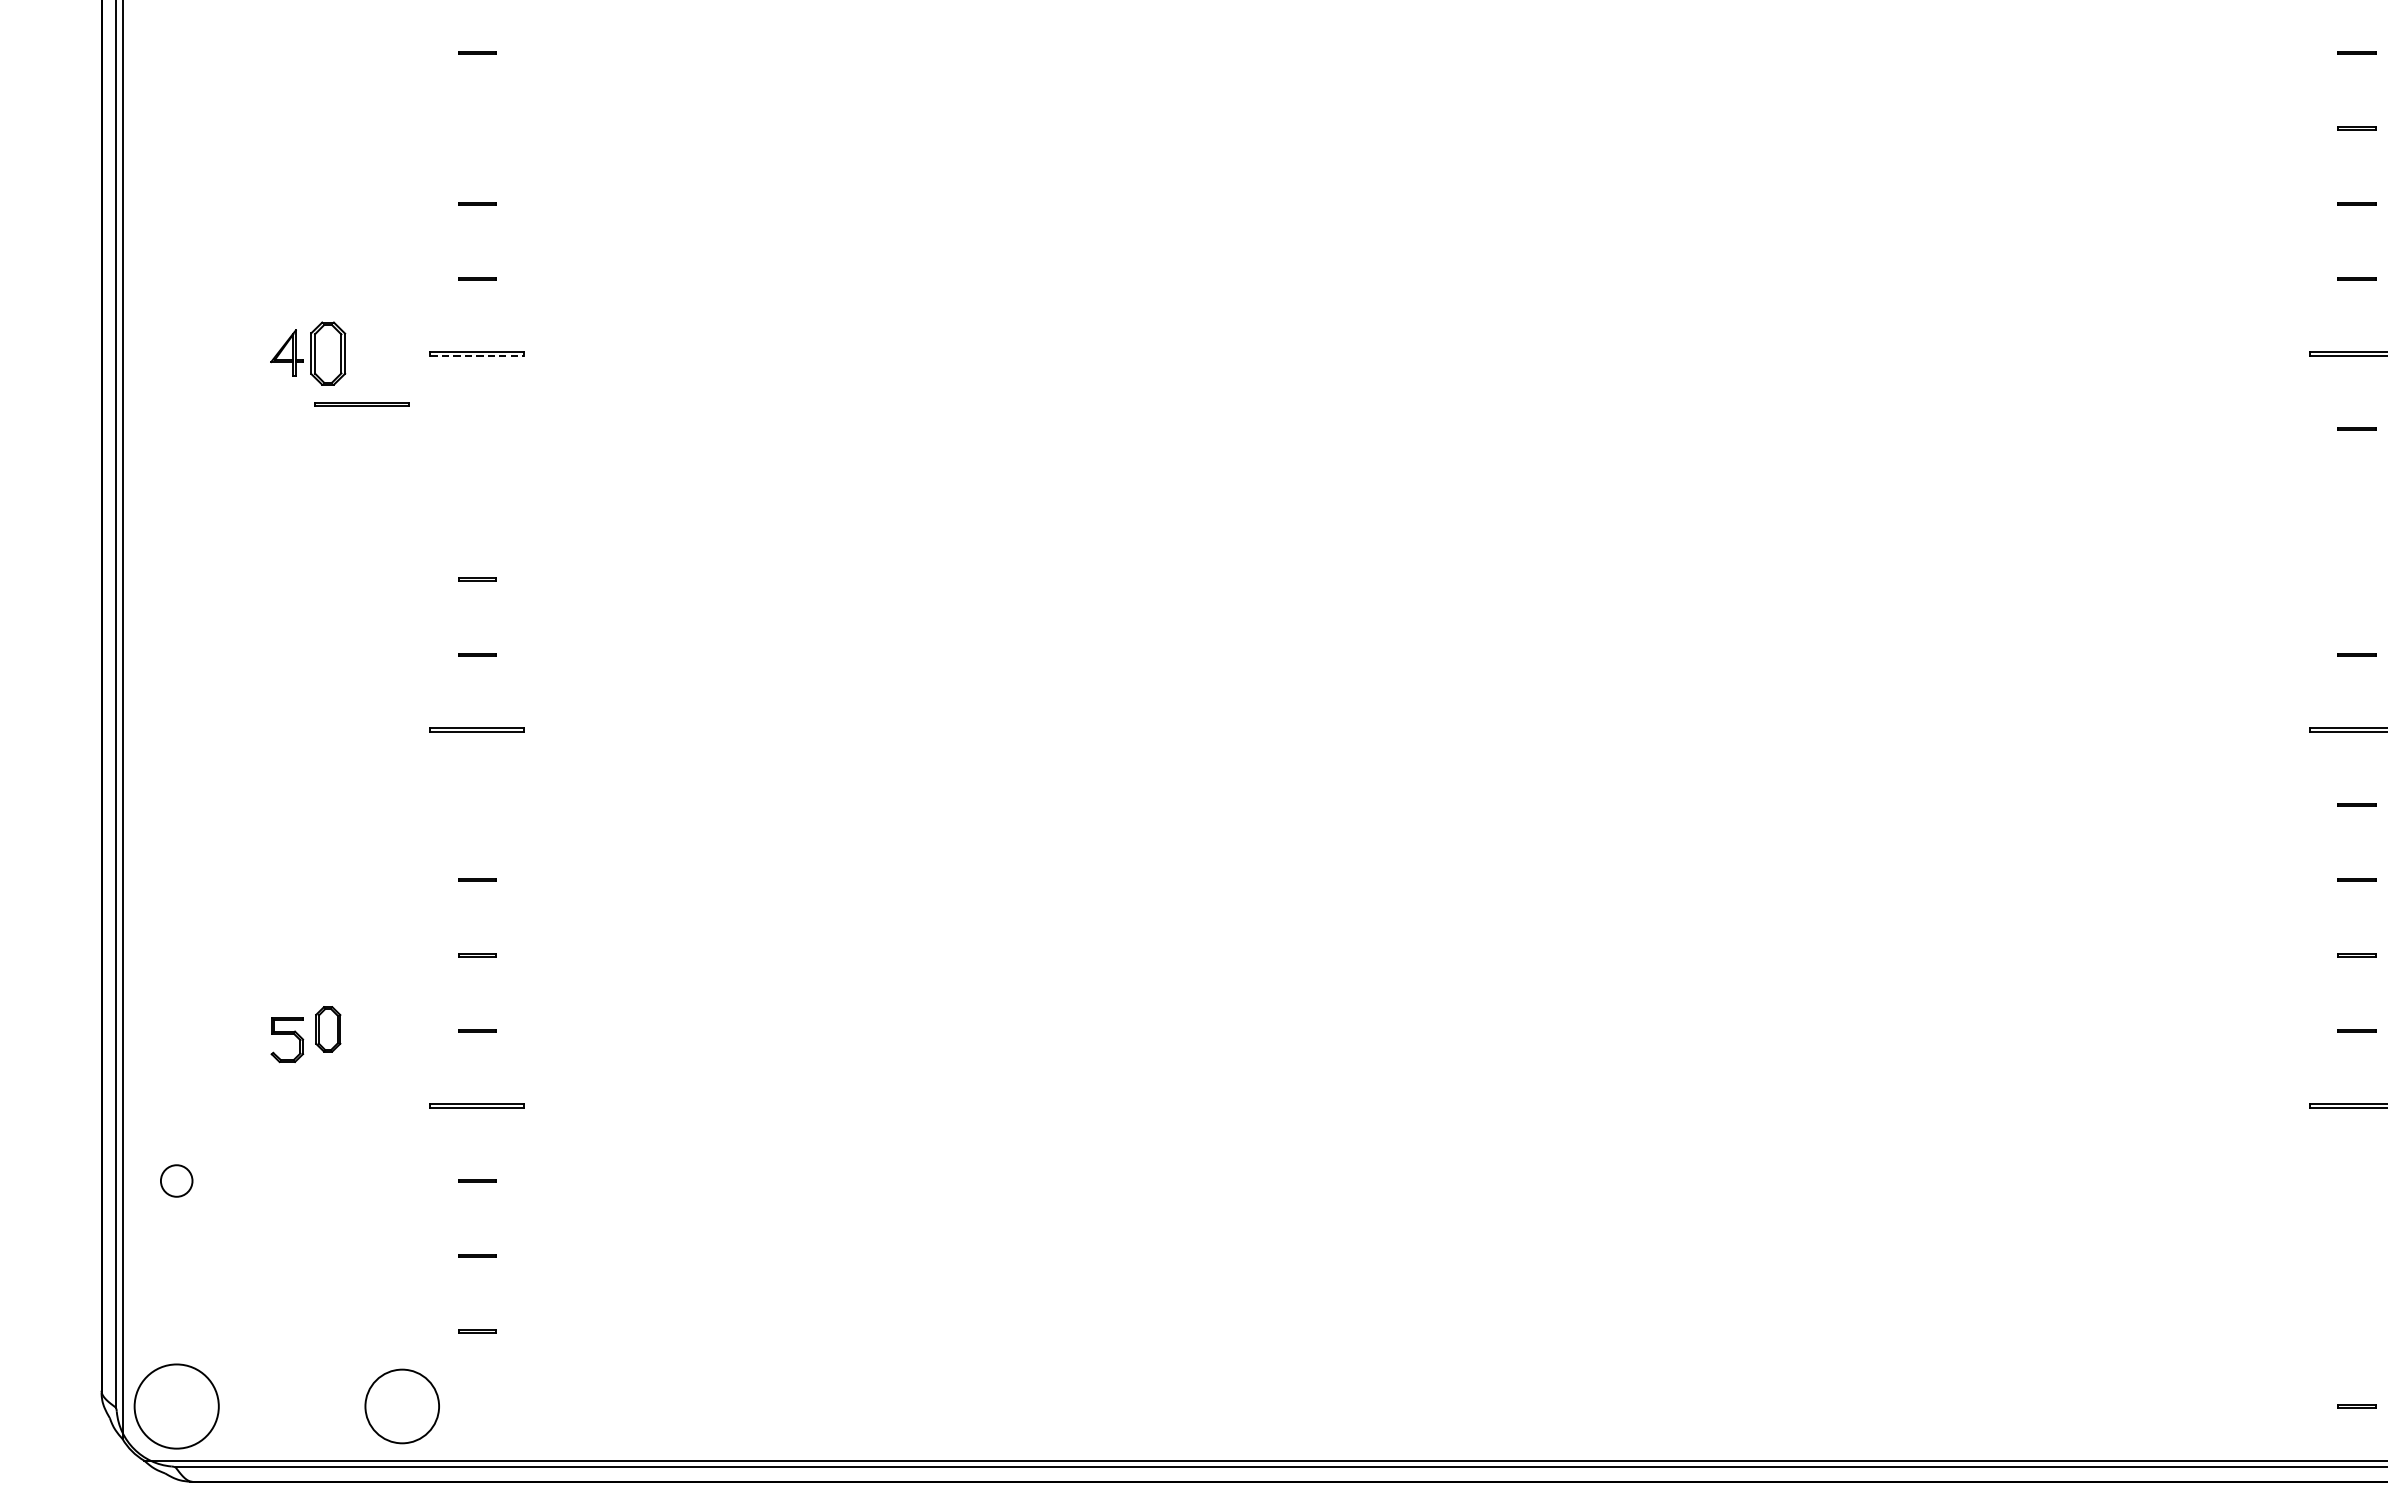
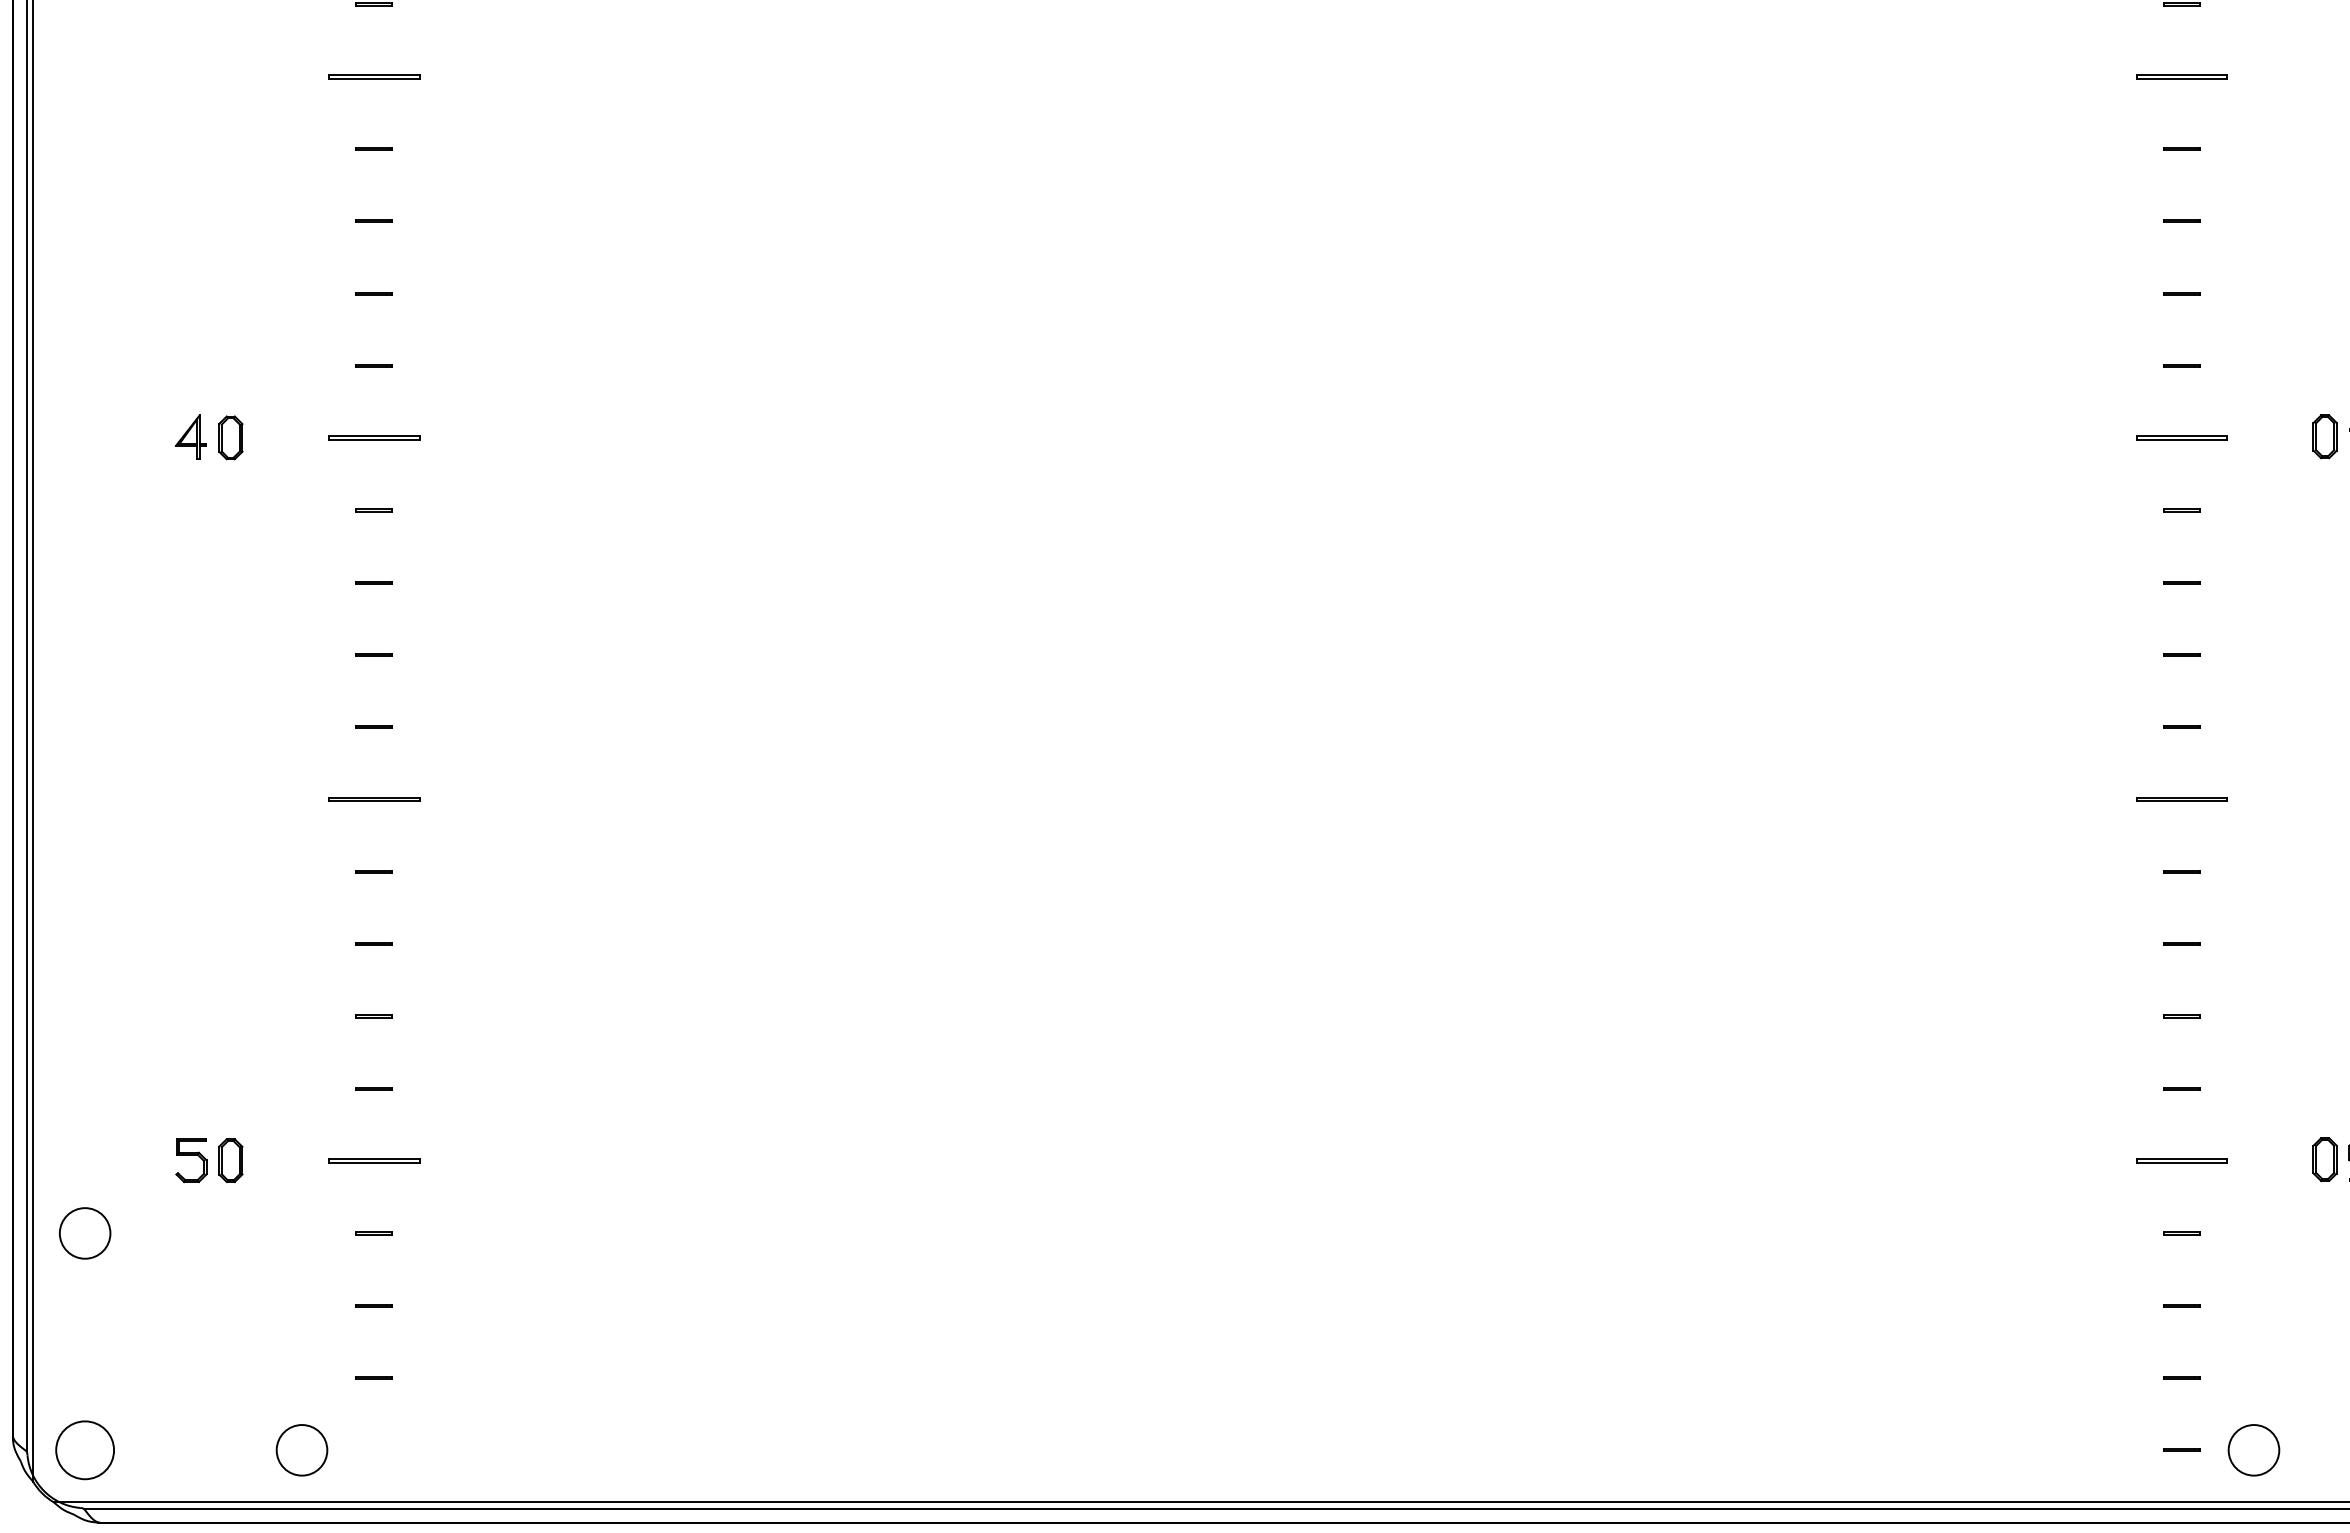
line: (476, 127) -> (373, 220), added
part: (327, 353) -> (230, 437), size x0.71
line: (477, 356) -> (374, 440), dashed -> solid
line: (362, 403) -> (263, 485), removed
line: (476, 428) -> (373, 509), added
line: (476, 504) -> (373, 582), added
line: (2356, 504) -> (2181, 582), added
line: (2356, 578) -> (2181, 654), added
line: (476, 804) -> (373, 871), added
part: (327, 1029) -> (230, 1160), moved
part: (287, 1039) -> (191, 1160), moved
line: (2356, 1180) -> (2181, 1232), added
circle: (176, 1181) -> (84, 1233), size x1.67
line: (2356, 1255) -> (2181, 1305), added
line: (2356, 1330) -> (2181, 1377), added
circle: (177, 1406) -> (85, 1450), size x0.71
circle: (401, 1406) -> (301, 1450), size x0.71

